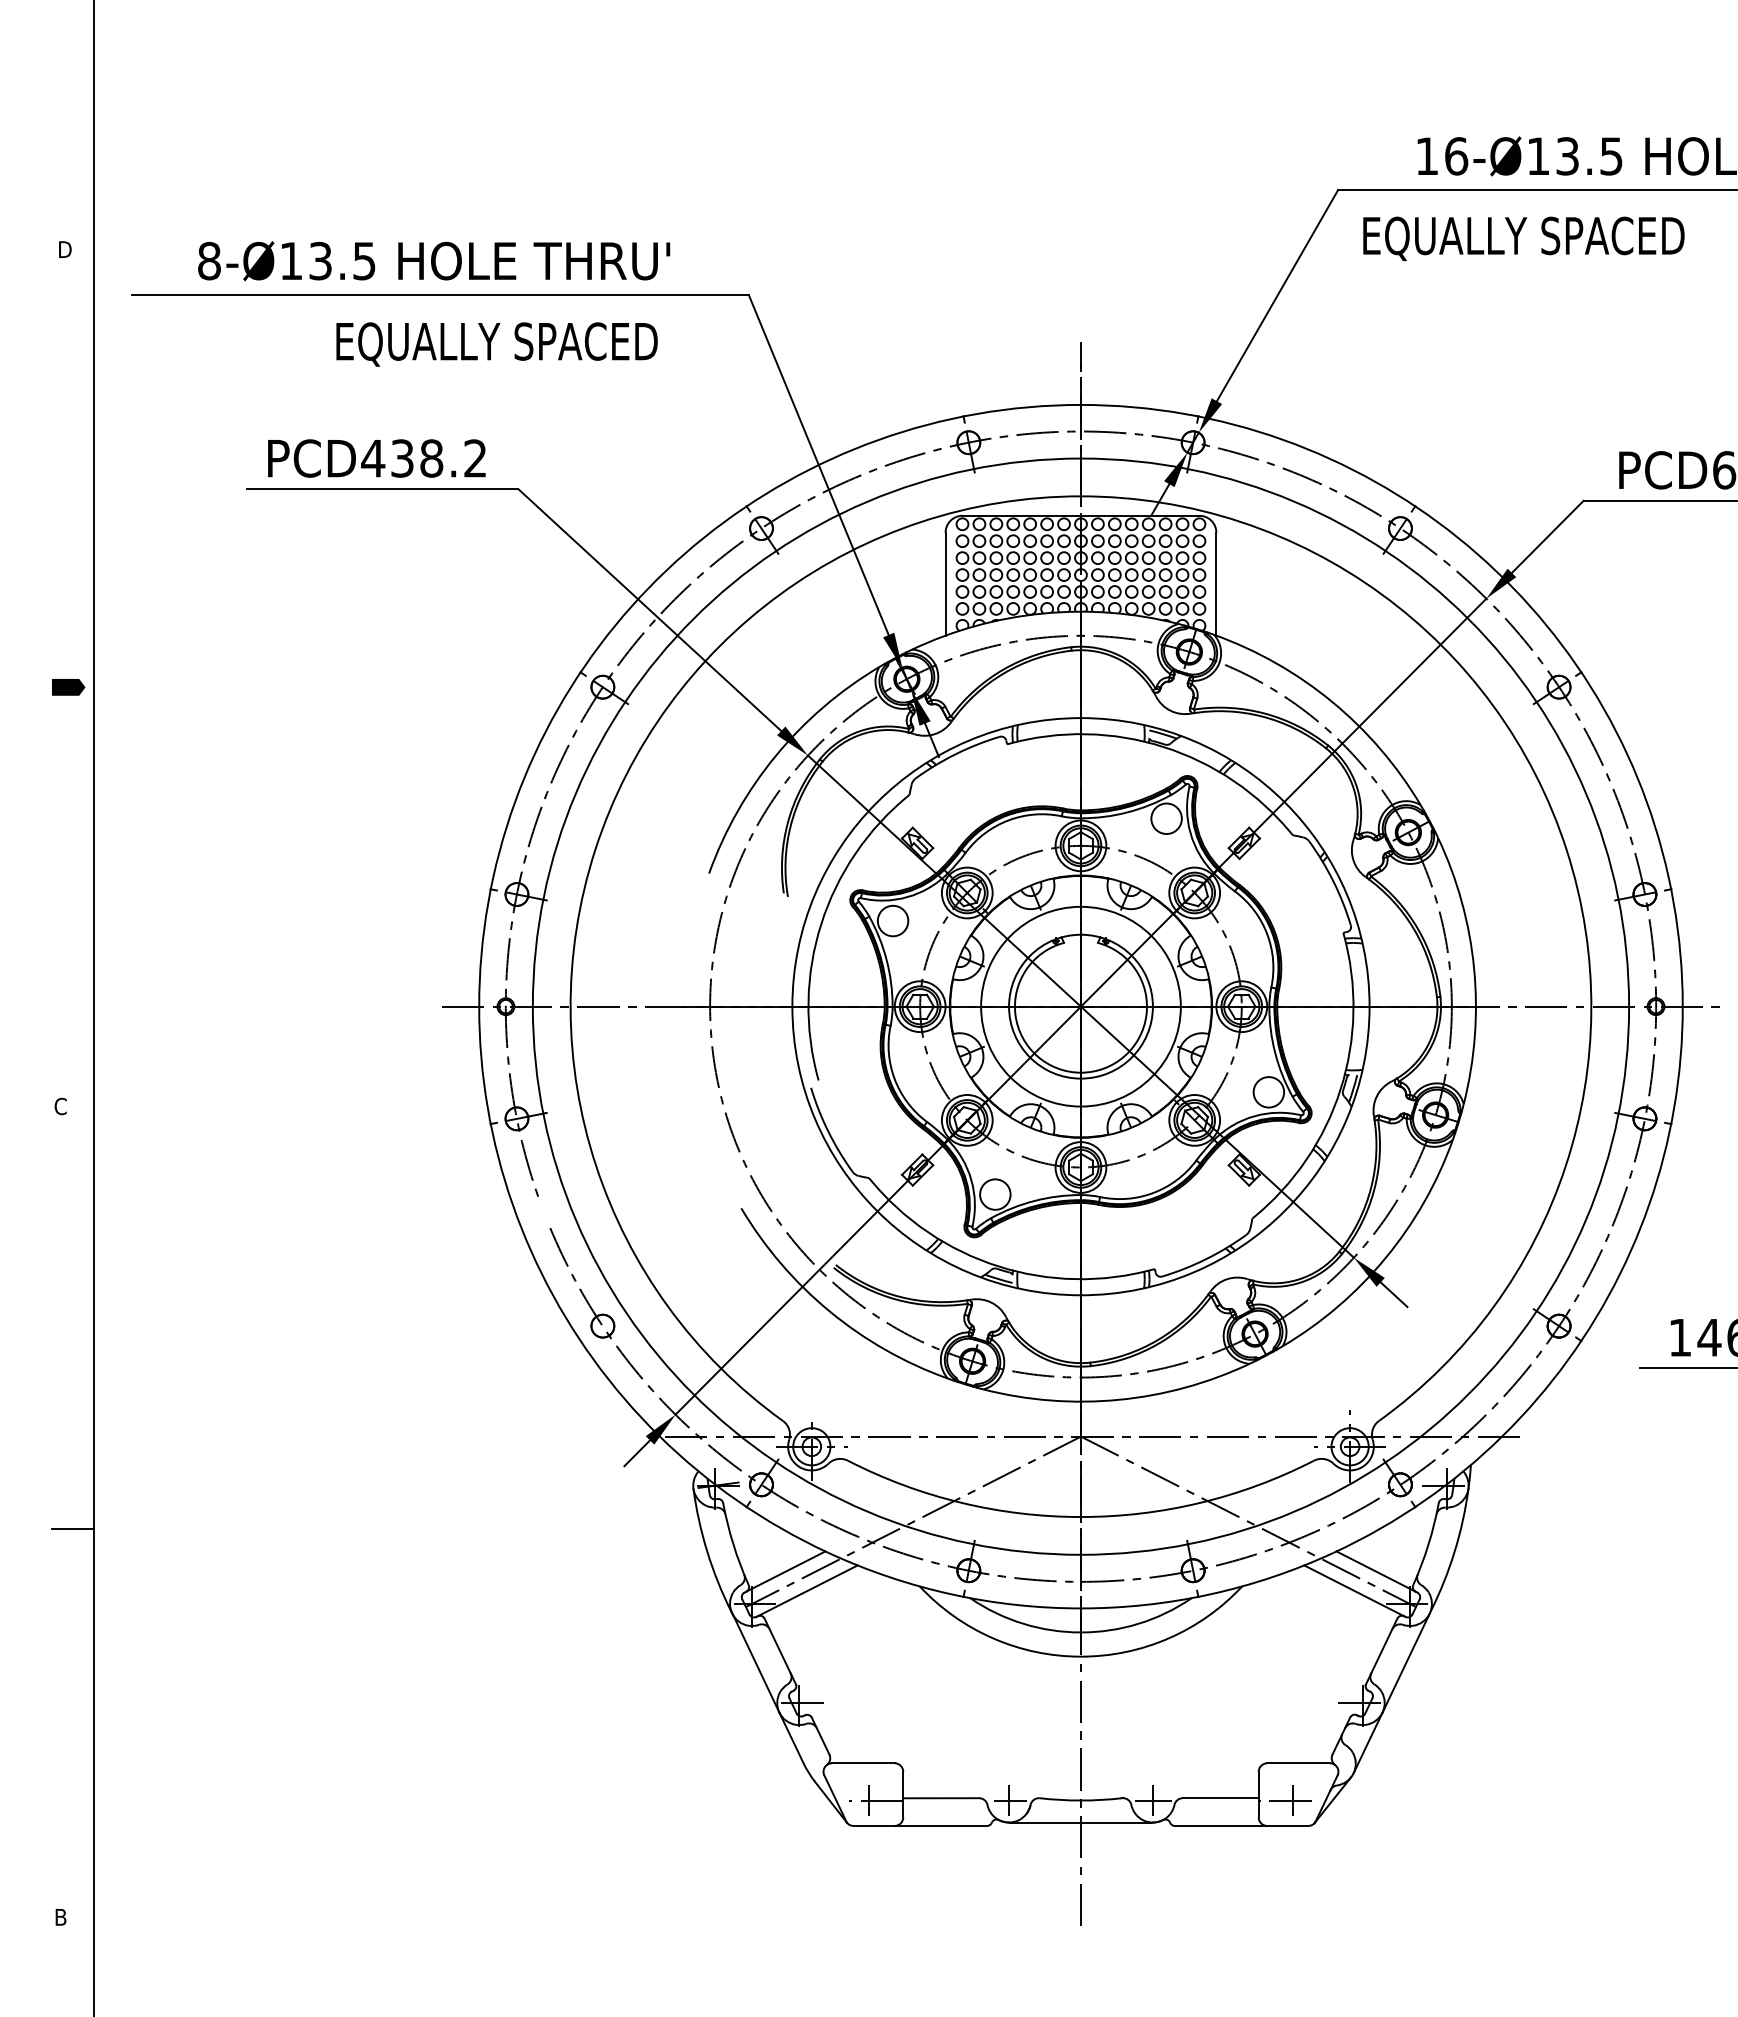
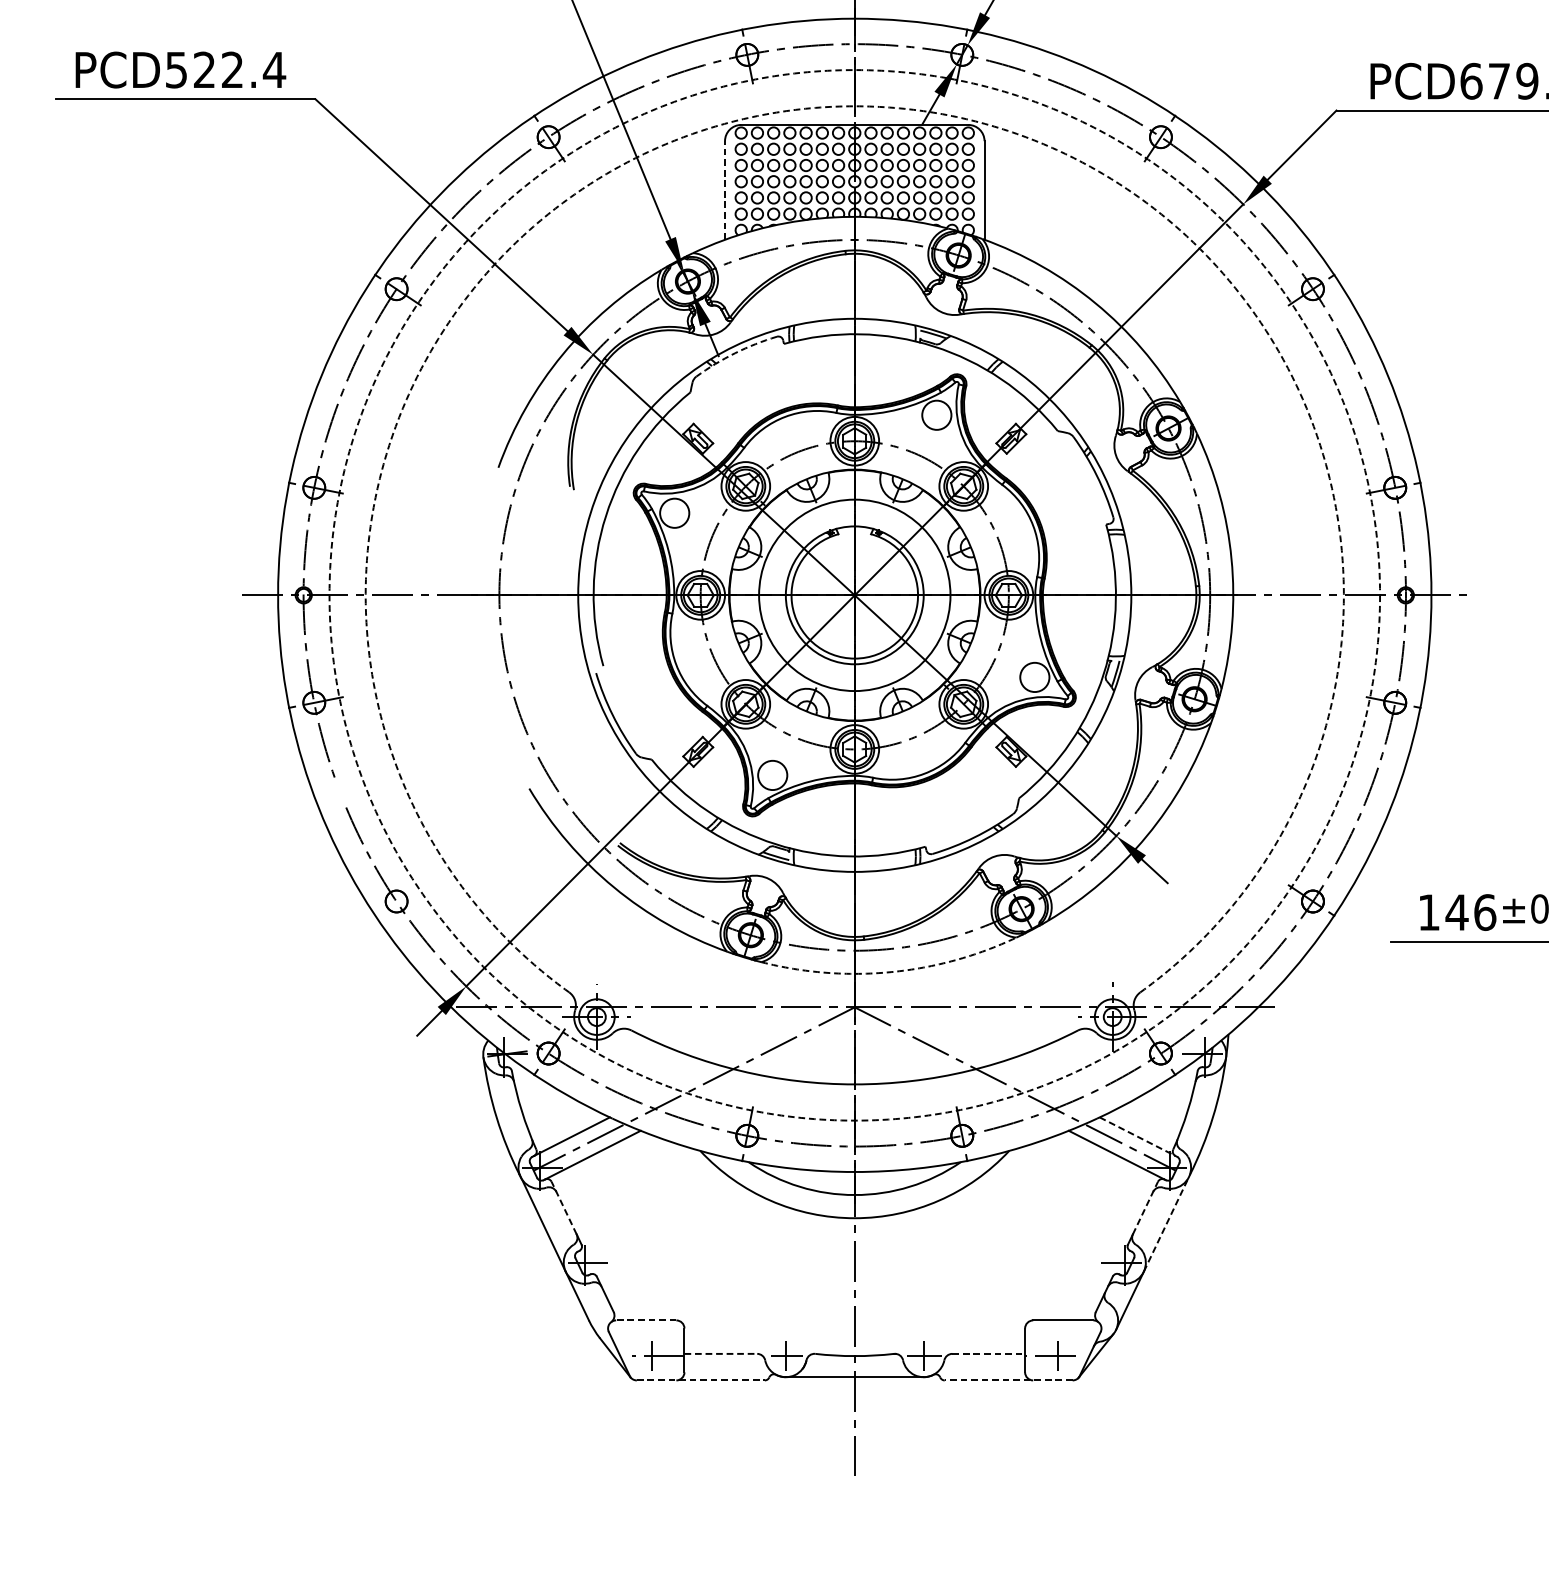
text: (424, 458) -> (225, 70), PCD438.2 -> PCD522.4
arc: (1080, 496) -> (854, 106), solid -> dashed
line: (945, 583) -> (724, 189), solid -> dashed
arc: (956, 754) -> (735, 353), solid -> dashed
circle: (1080, 1006) -> (854, 595), solid -> dashed
arc: (1118, 1399) -> (890, 971), solid -> dashed
line: (1376, 1571) -> (1137, 1136), solid -> dashed
line: (777, 1645) -> (563, 1207), solid -> dashed
line: (1384, 1645) -> (1145, 1207), solid -> dashed
line: (1406, 1663) -> (1166, 1224), solid -> dashed
line: (862, 1763) -> (645, 1320), solid -> dashed
line: (941, 1798) -> (721, 1354), solid -> dashed
line: (1220, 1798) -> (988, 1354), solid -> dashed
line: (920, 1825) -> (700, 1380), solid -> dashed
line: (1241, 1825) -> (1008, 1380), solid -> dashed

